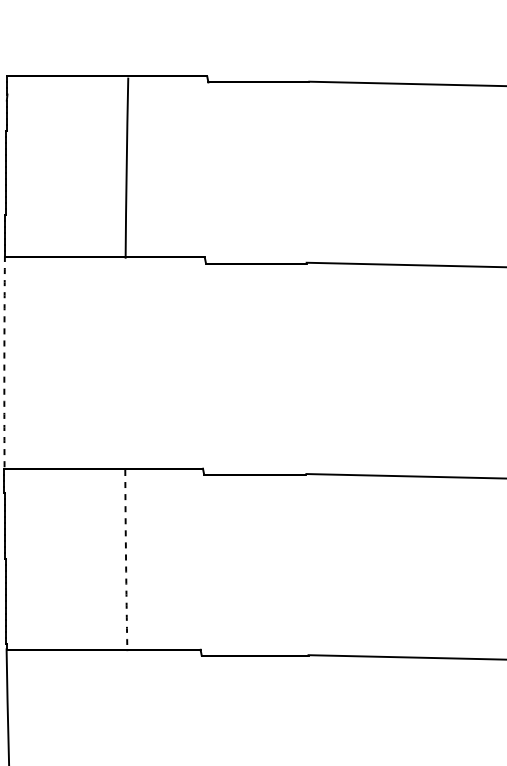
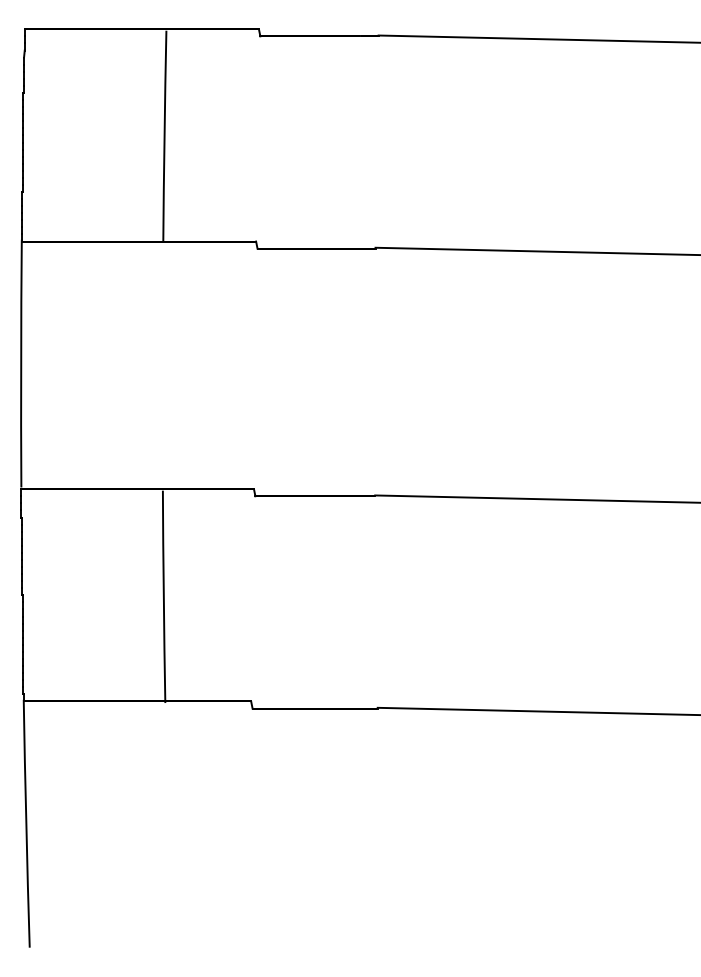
arc: (4, 361) -> (21, 363), dashed -> solid
arc: (125, 560) -> (163, 596), dashed -> solid

